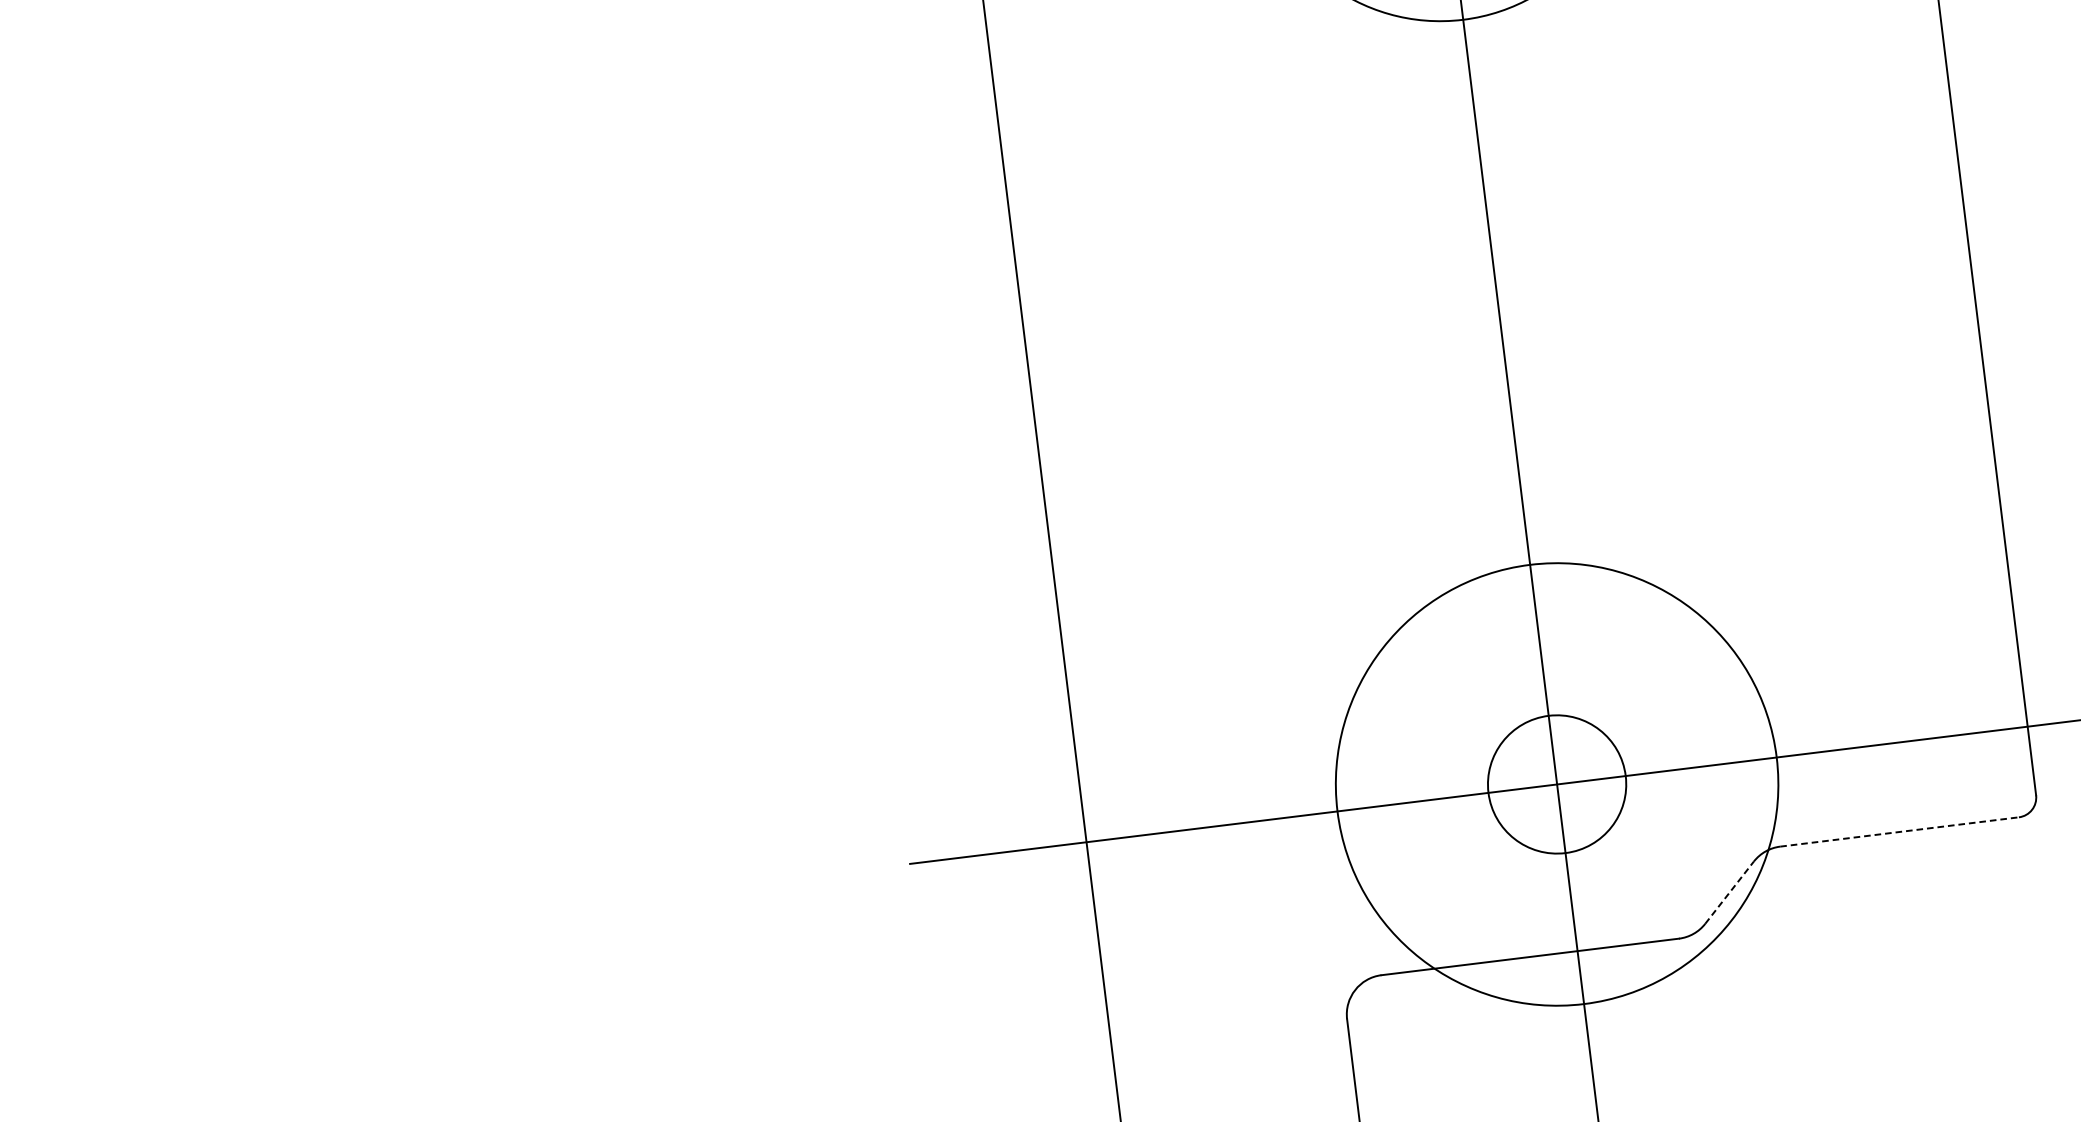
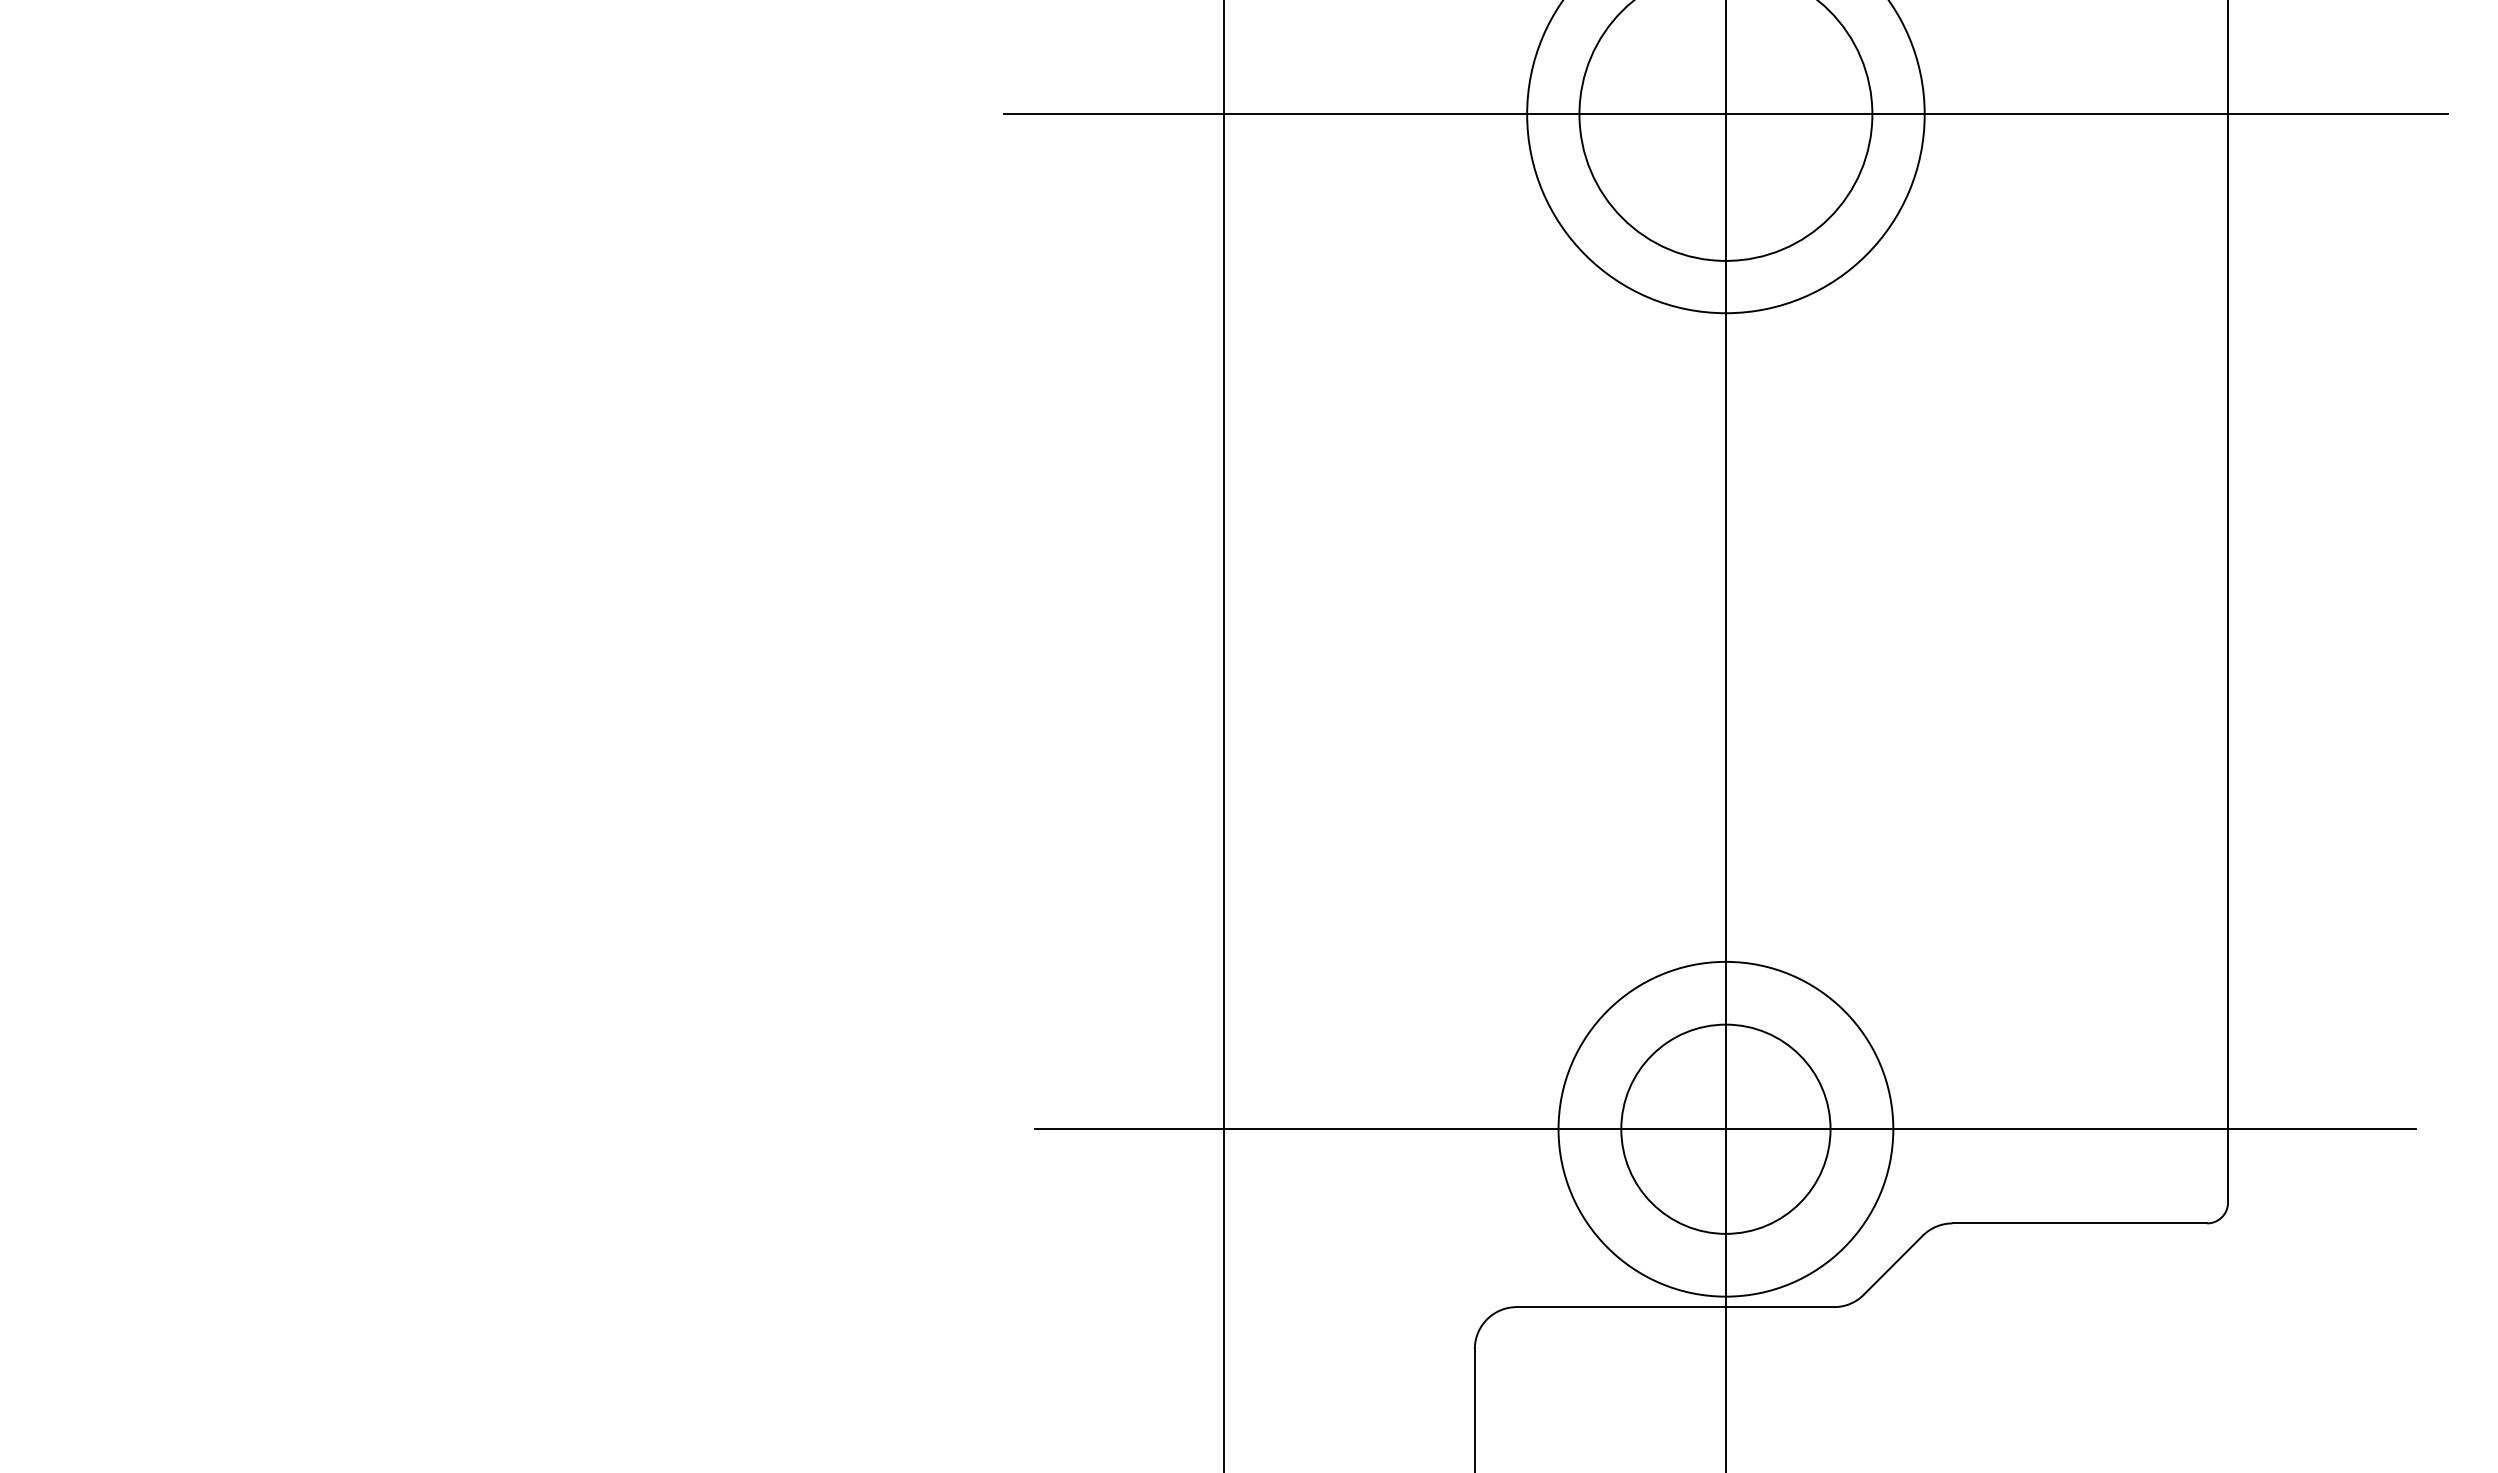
circle: (1556, 783) -> (1725, 1128), size x0.71
circle: (1556, 783) -> (1725, 1128), size x1.43
line: (1900, 831) -> (2080, 1223), dashed -> solid
line: (1729, 892) -> (1893, 1265), dashed -> solid

